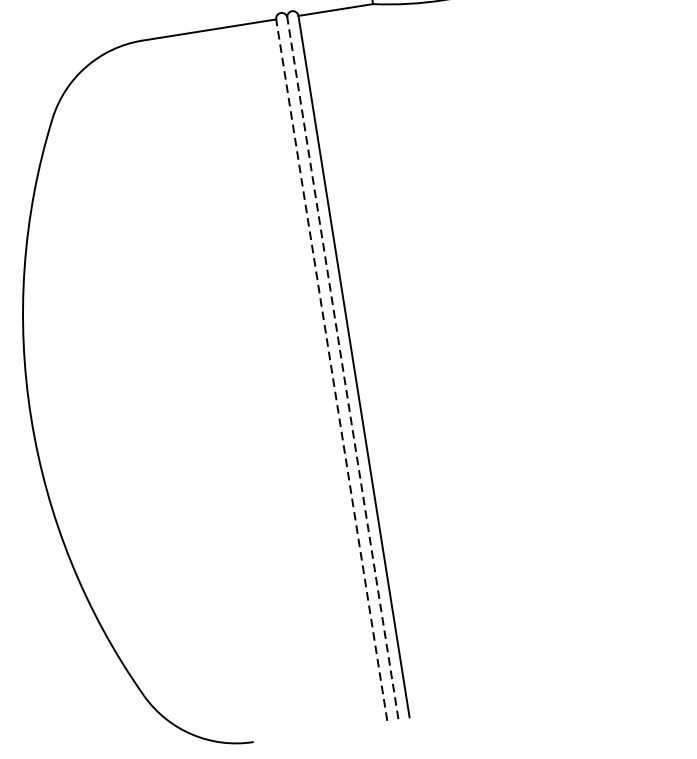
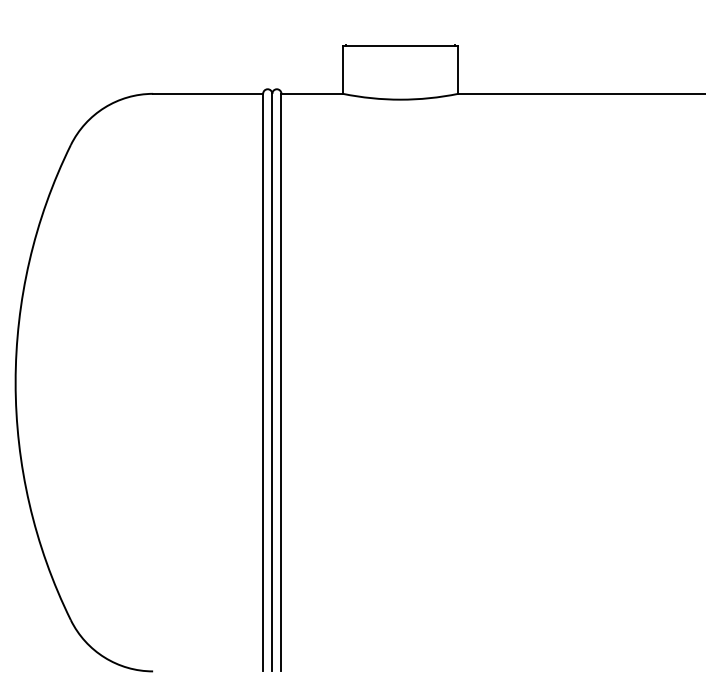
line: (343, 368) -> (272, 382), dashed -> solid
line: (332, 369) -> (263, 382), dashed -> solid

